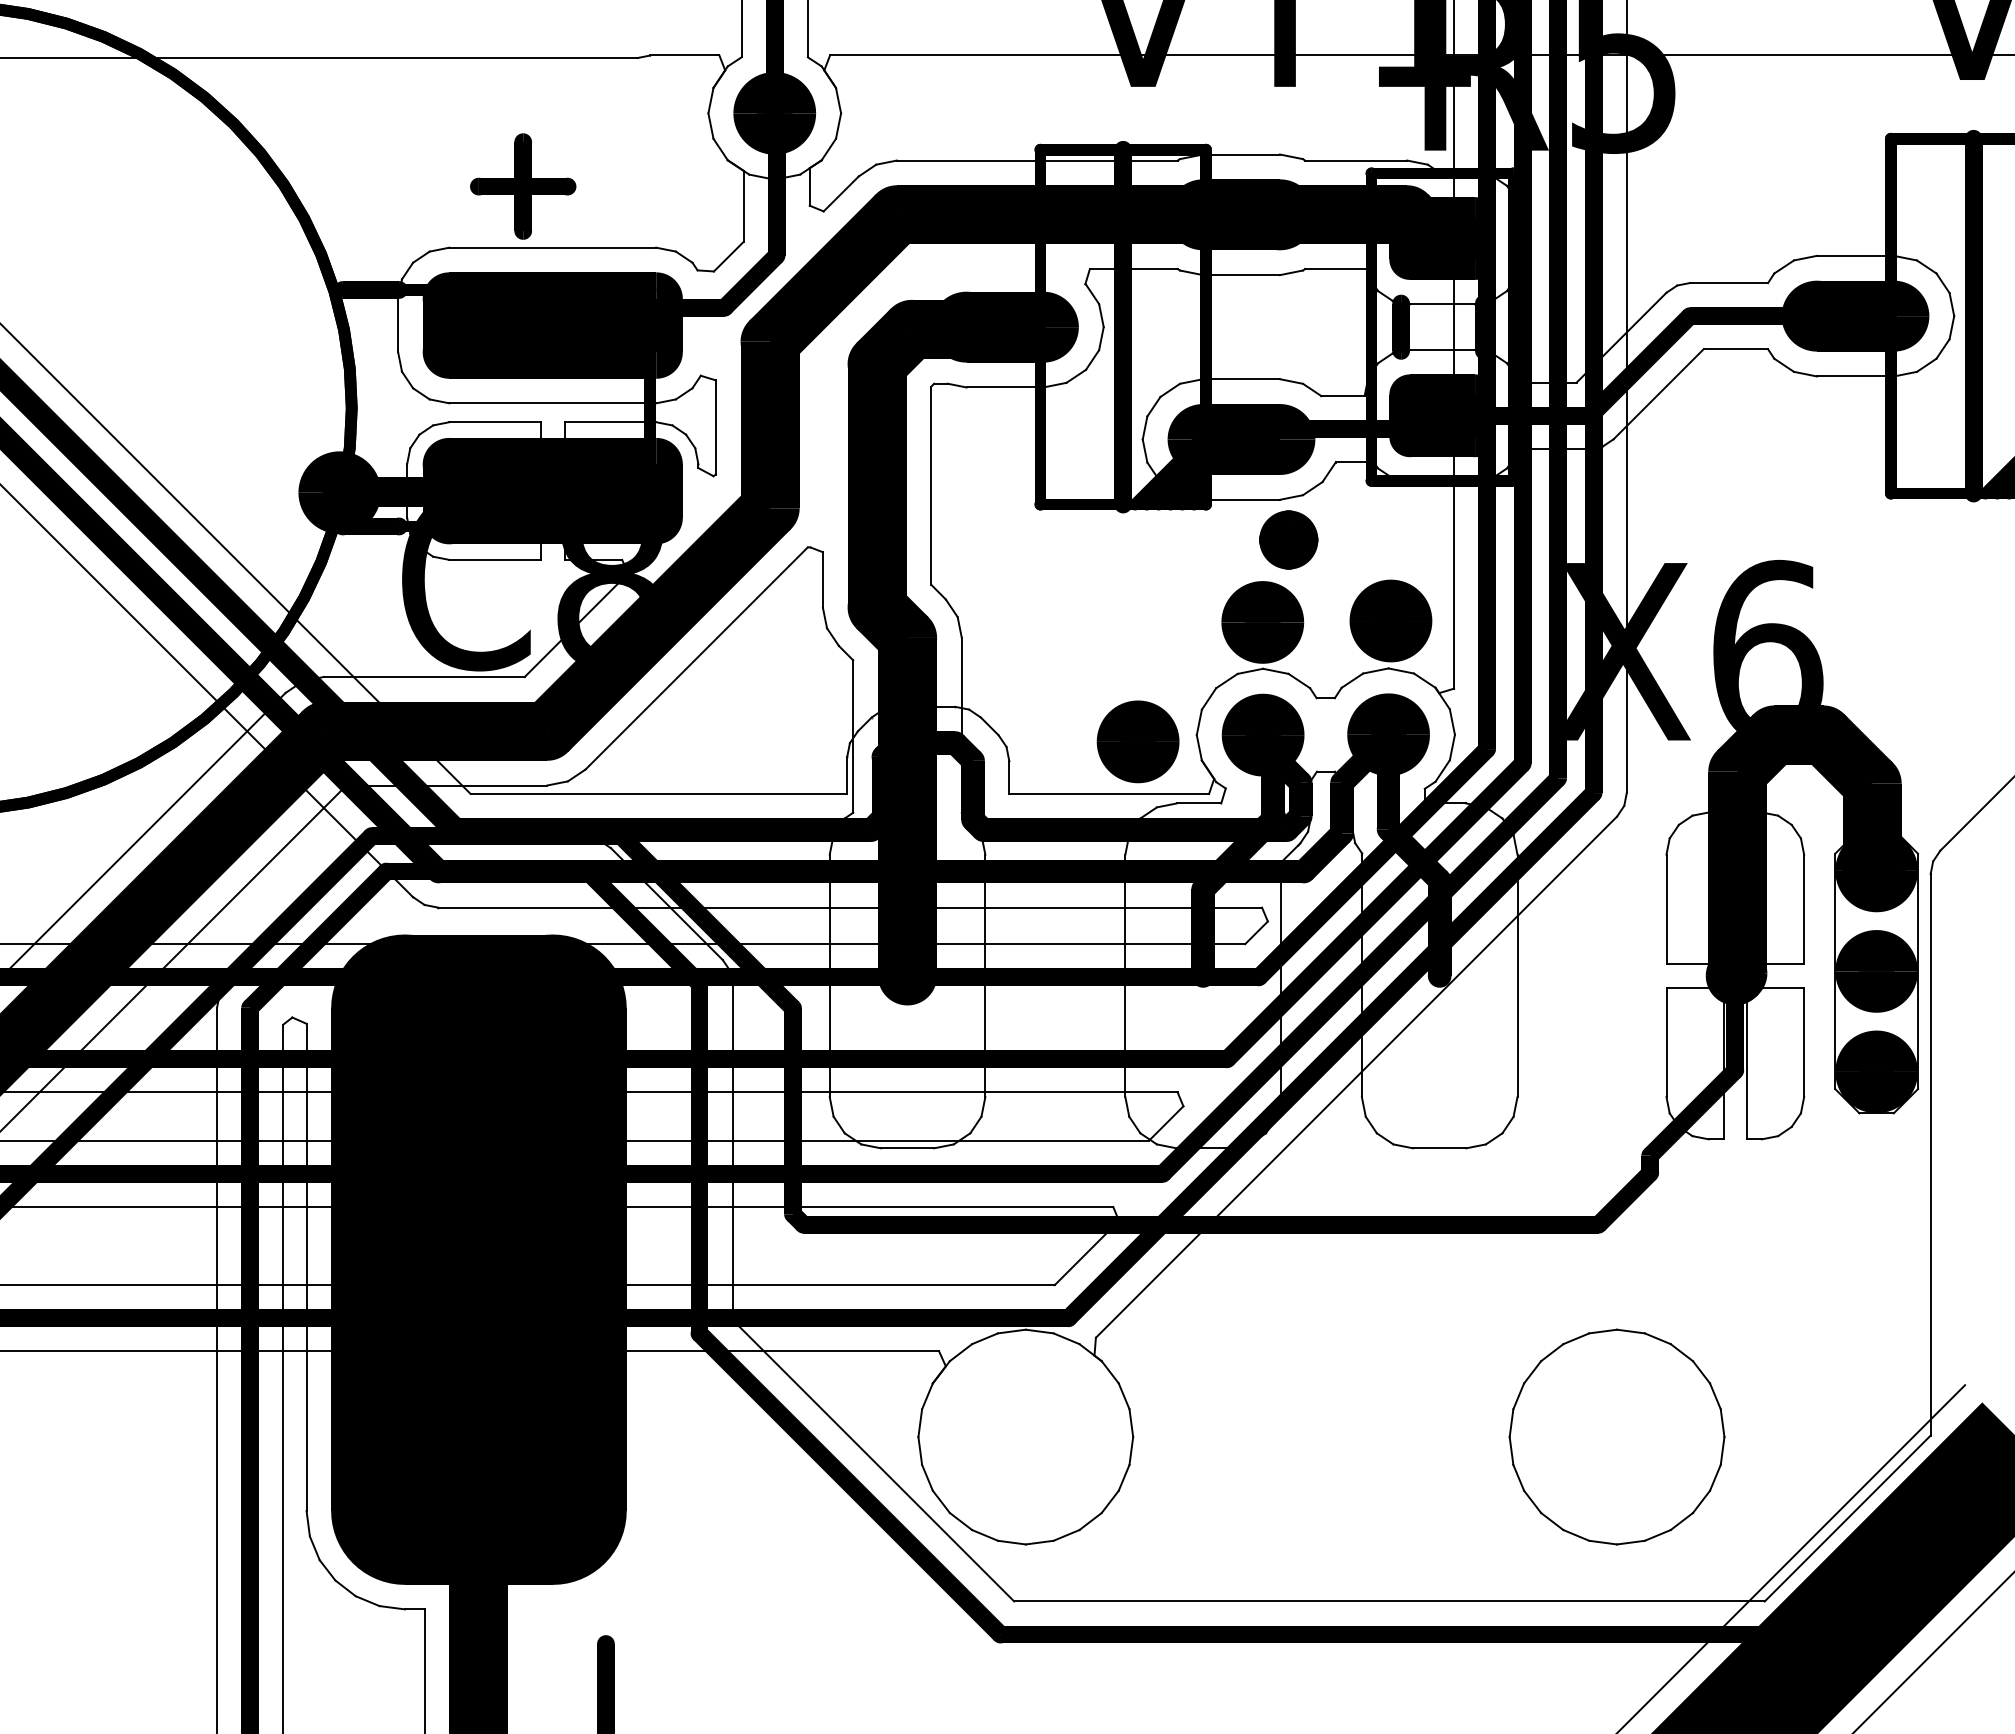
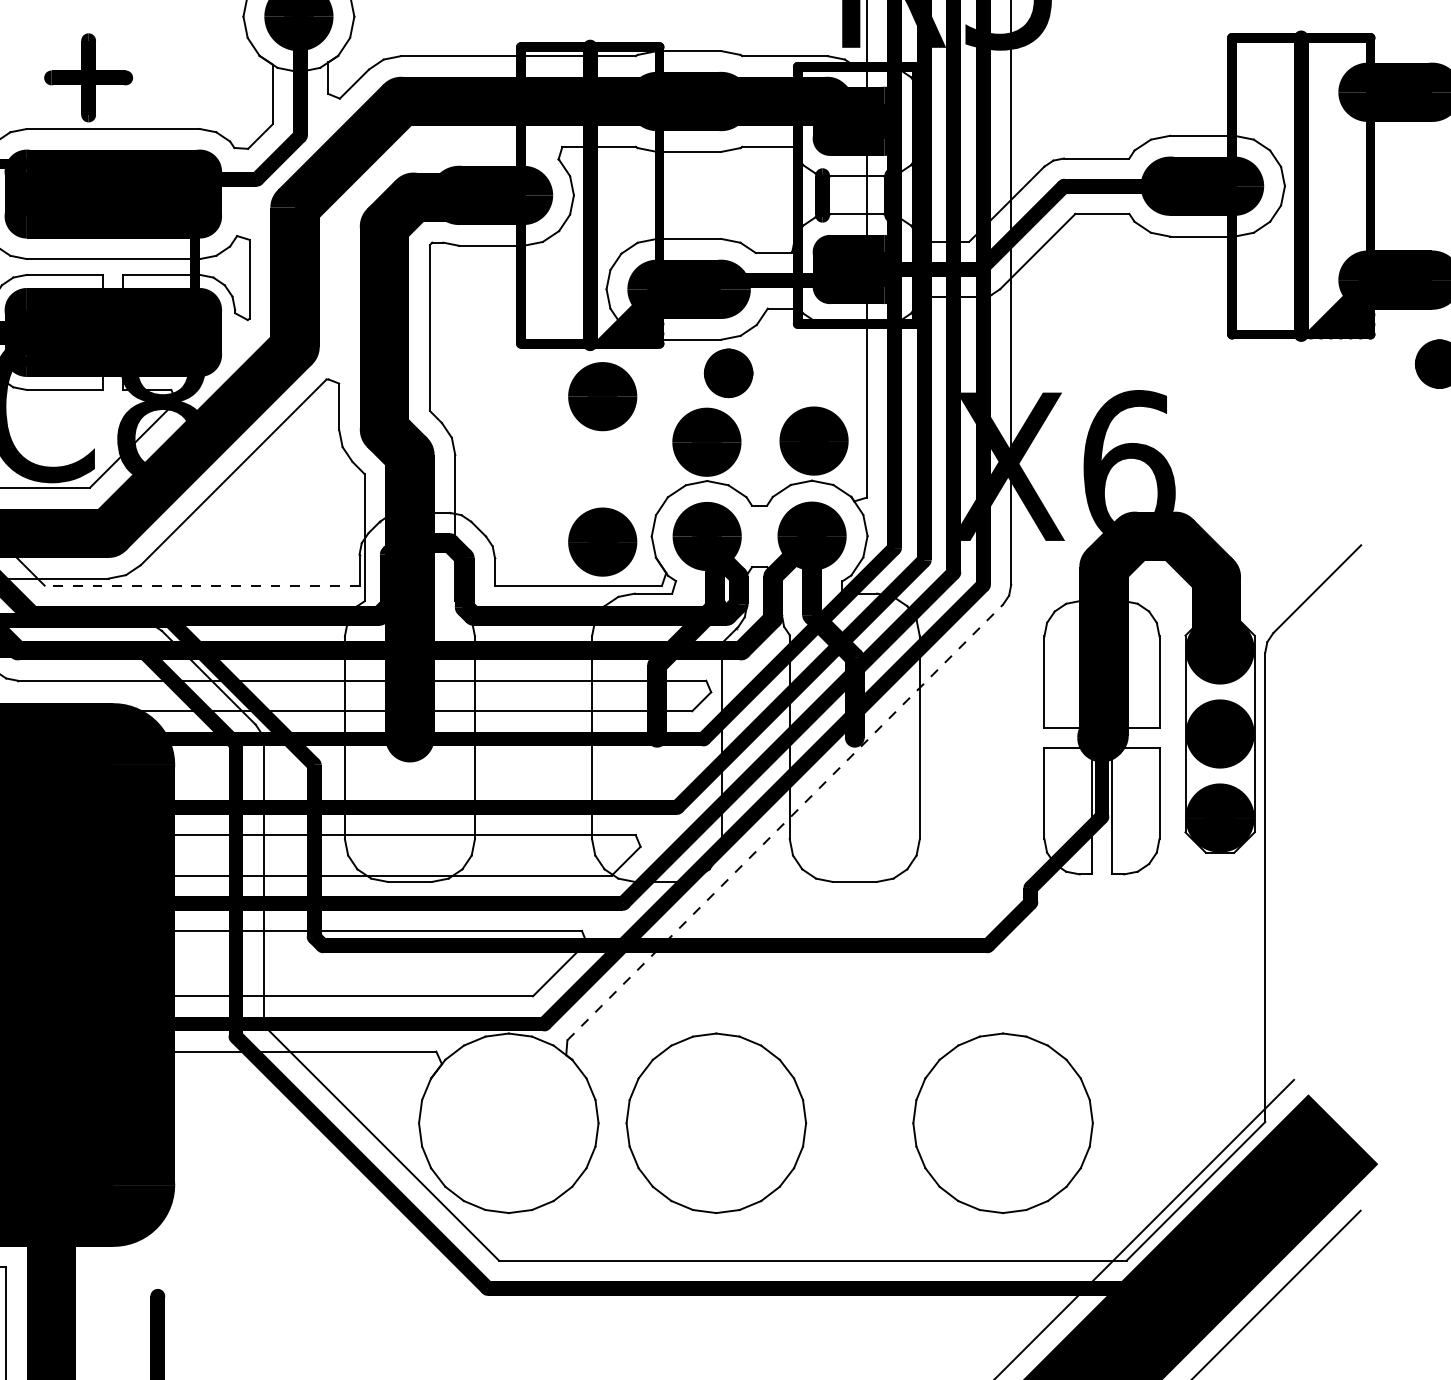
part: (1137, 567) -> (602, 396), added
line: (658, 793) -> (201, 585), solid -> dashed
line: (1356, 1077) -> (785, 822), solid -> dashed
part: (1273, 1436) -> (715, 1122), added

